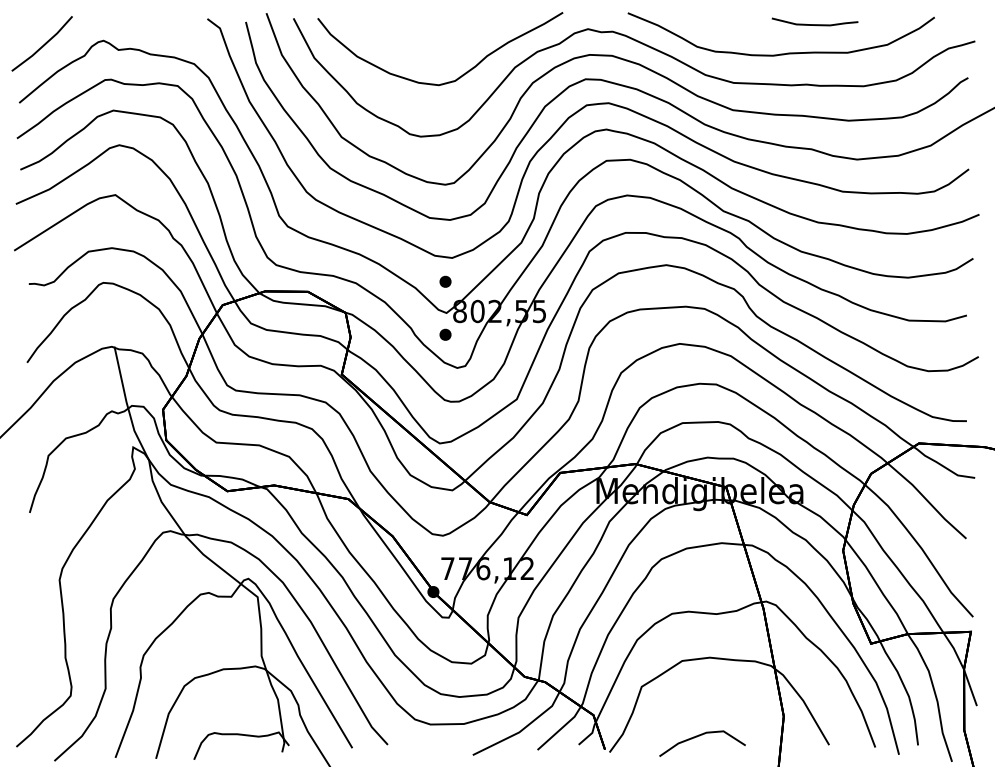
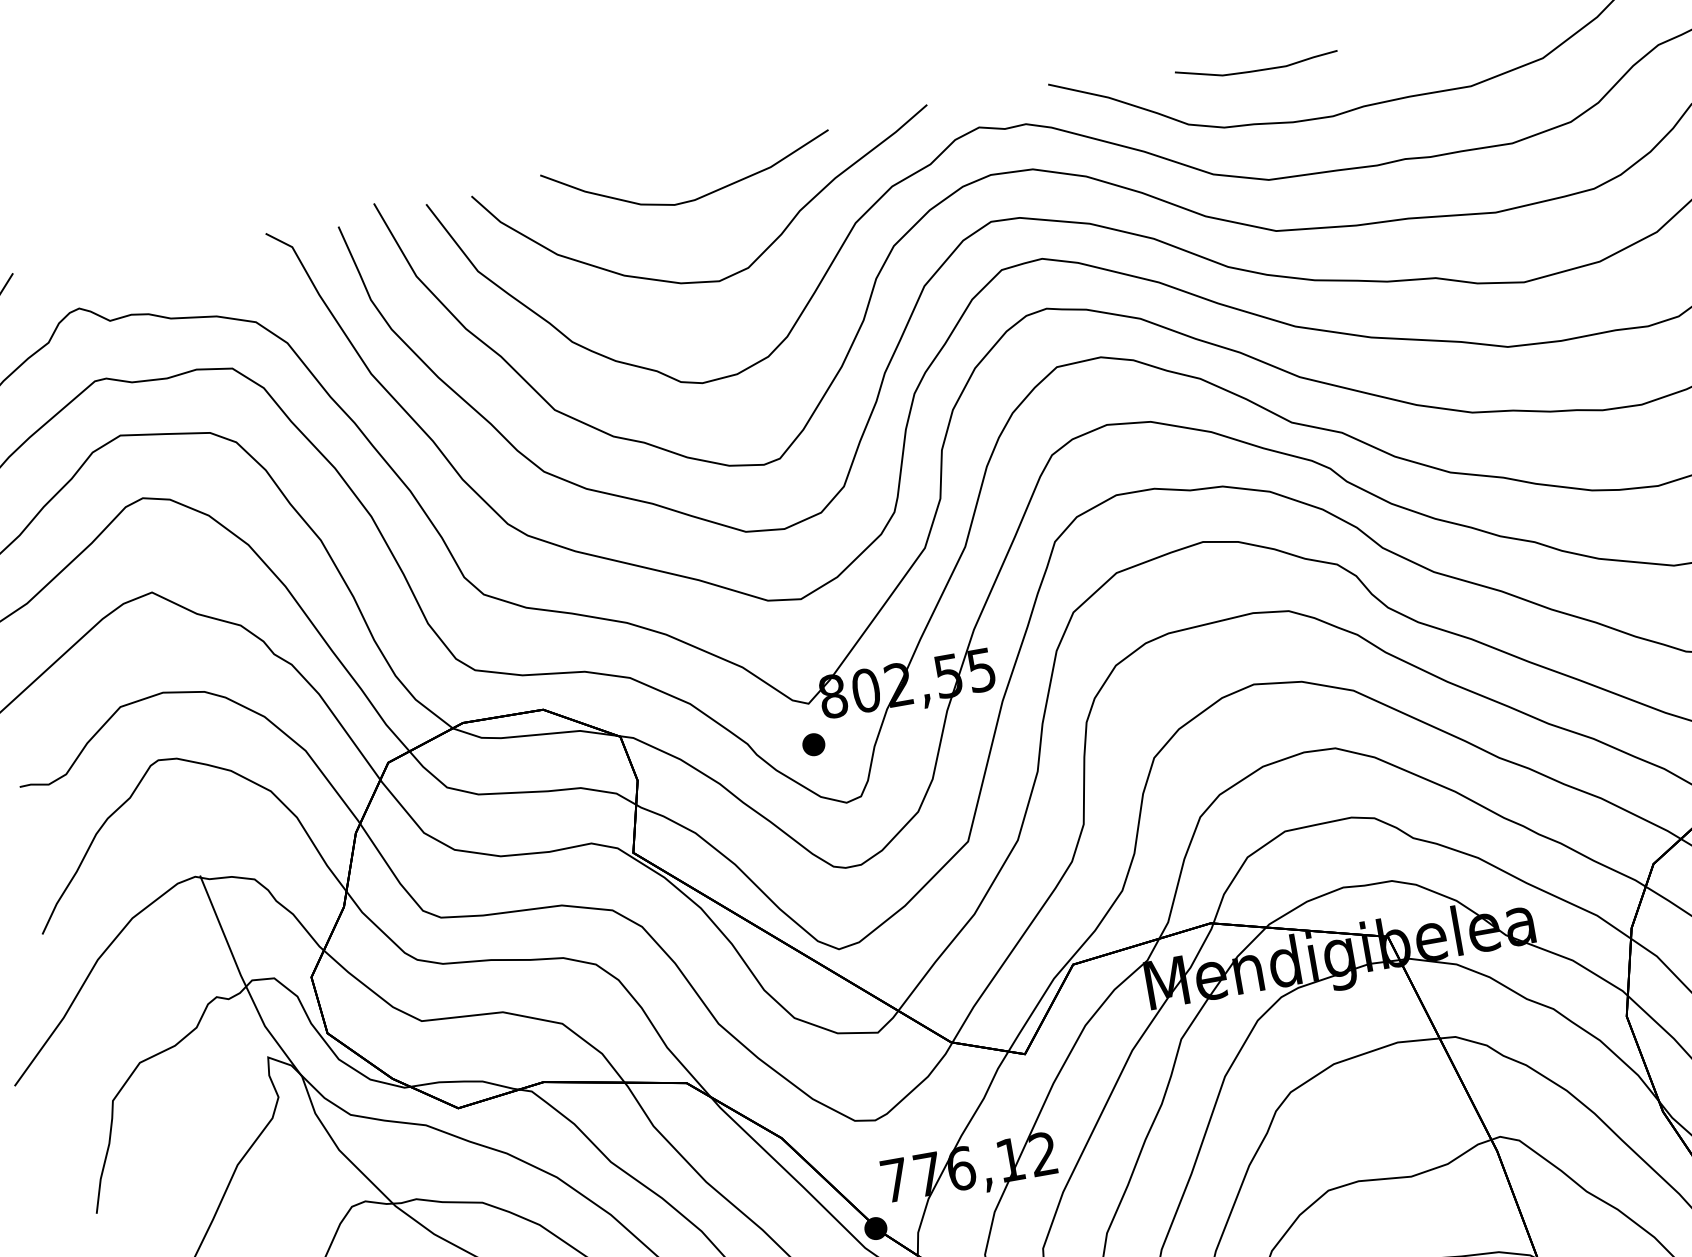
curve: (814, 24) -> (1256, 69), moved
curve: (433, 39) -> (694, 197), added
part: (445, 281) -> (796, 645), removed

